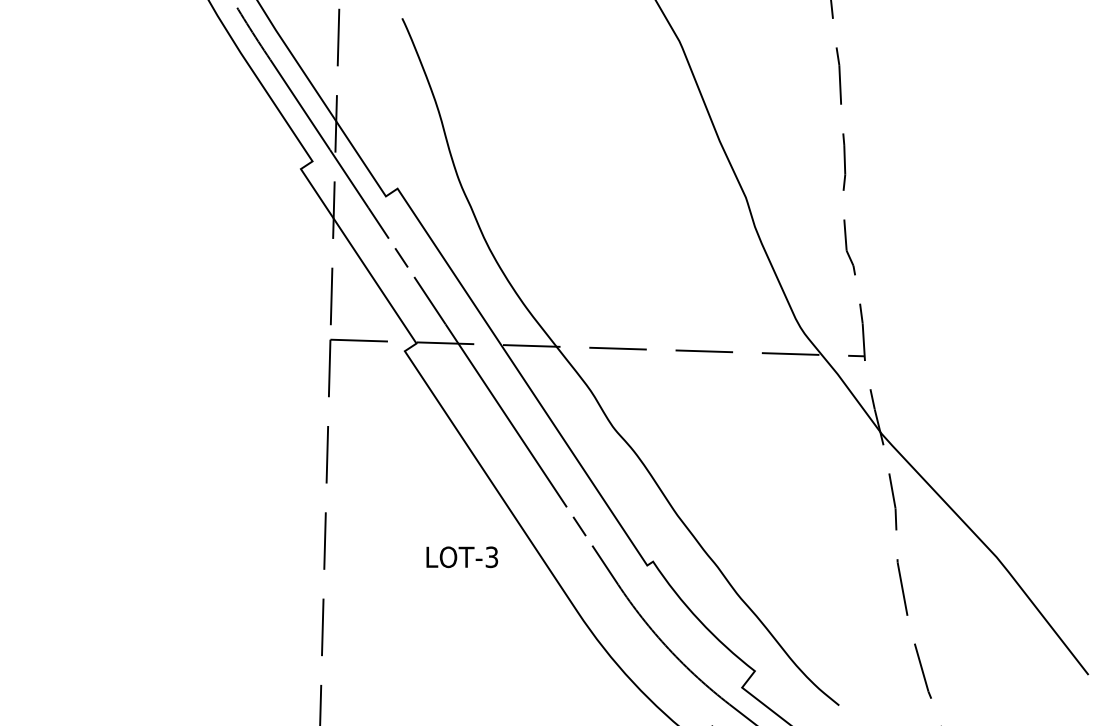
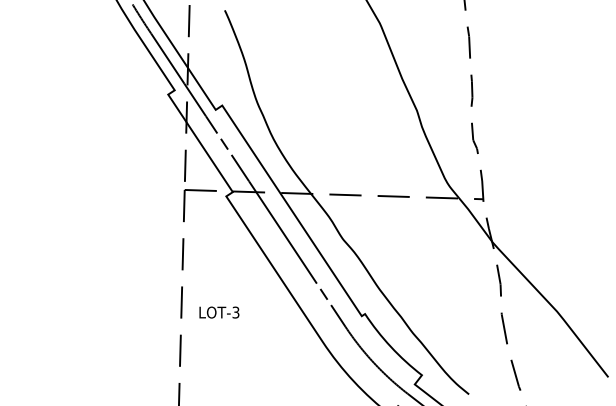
text: (462, 557) -> (219, 312), moved

